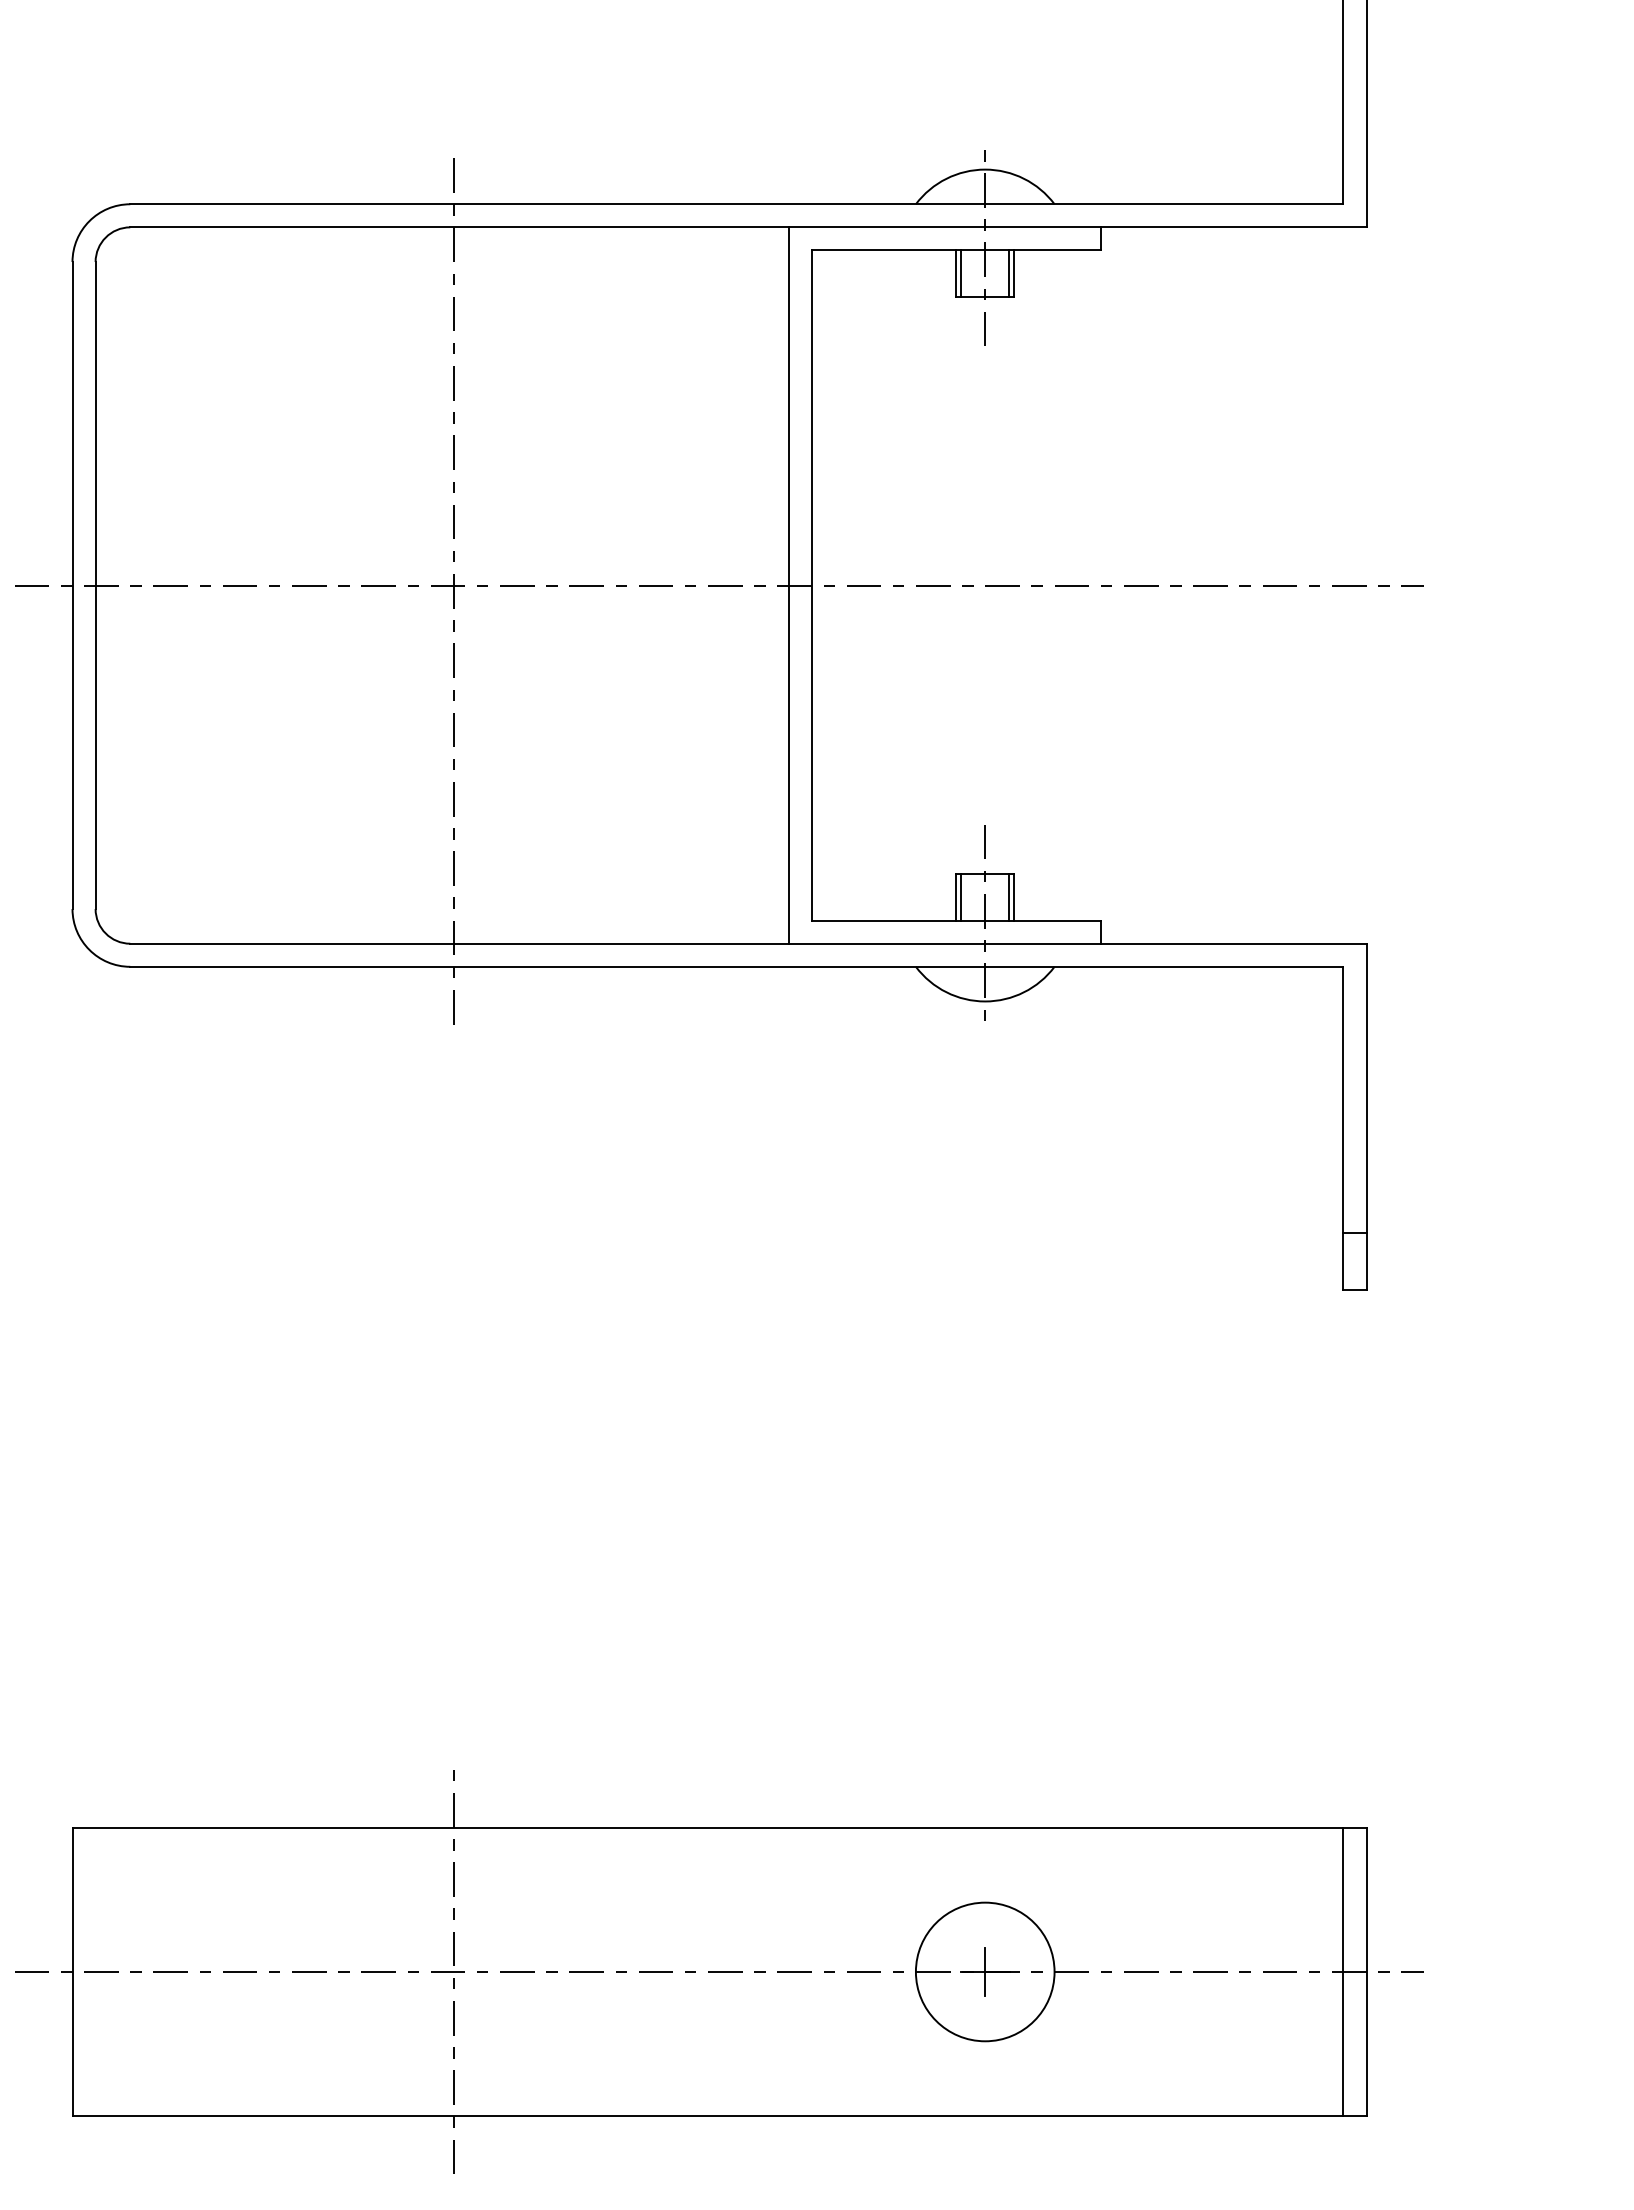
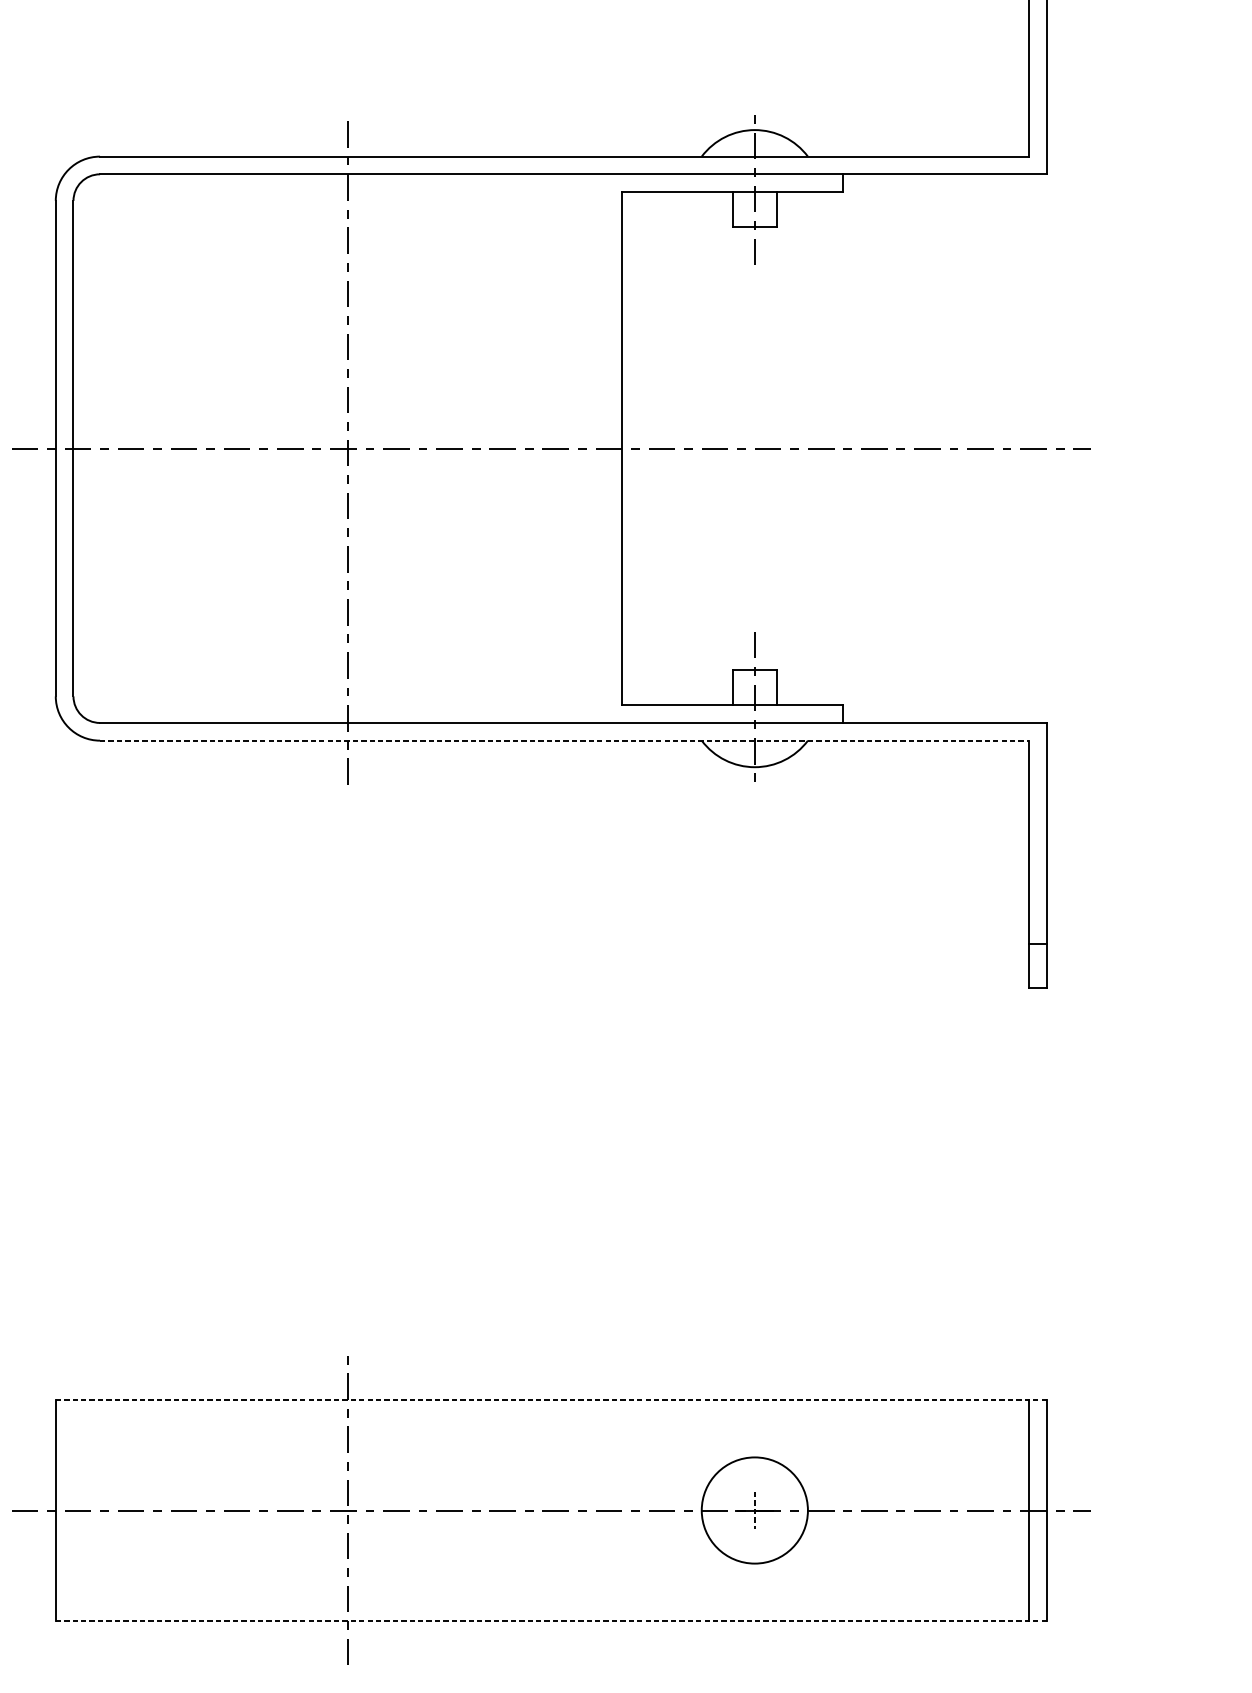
line: (961, 273) -> (736, 209), removed
line: (1009, 273) -> (773, 209), removed
line: (788, 585) -> (604, 448), removed
line: (961, 897) -> (736, 687), removed
line: (1009, 897) -> (773, 687), removed
line: (736, 966) -> (564, 740), solid -> dashed
line: (720, 1827) -> (552, 1399), solid -> dashed
line: (985, 1972) -> (755, 1510), solid -> dashed
line: (720, 2116) -> (552, 1621), solid -> dashed

